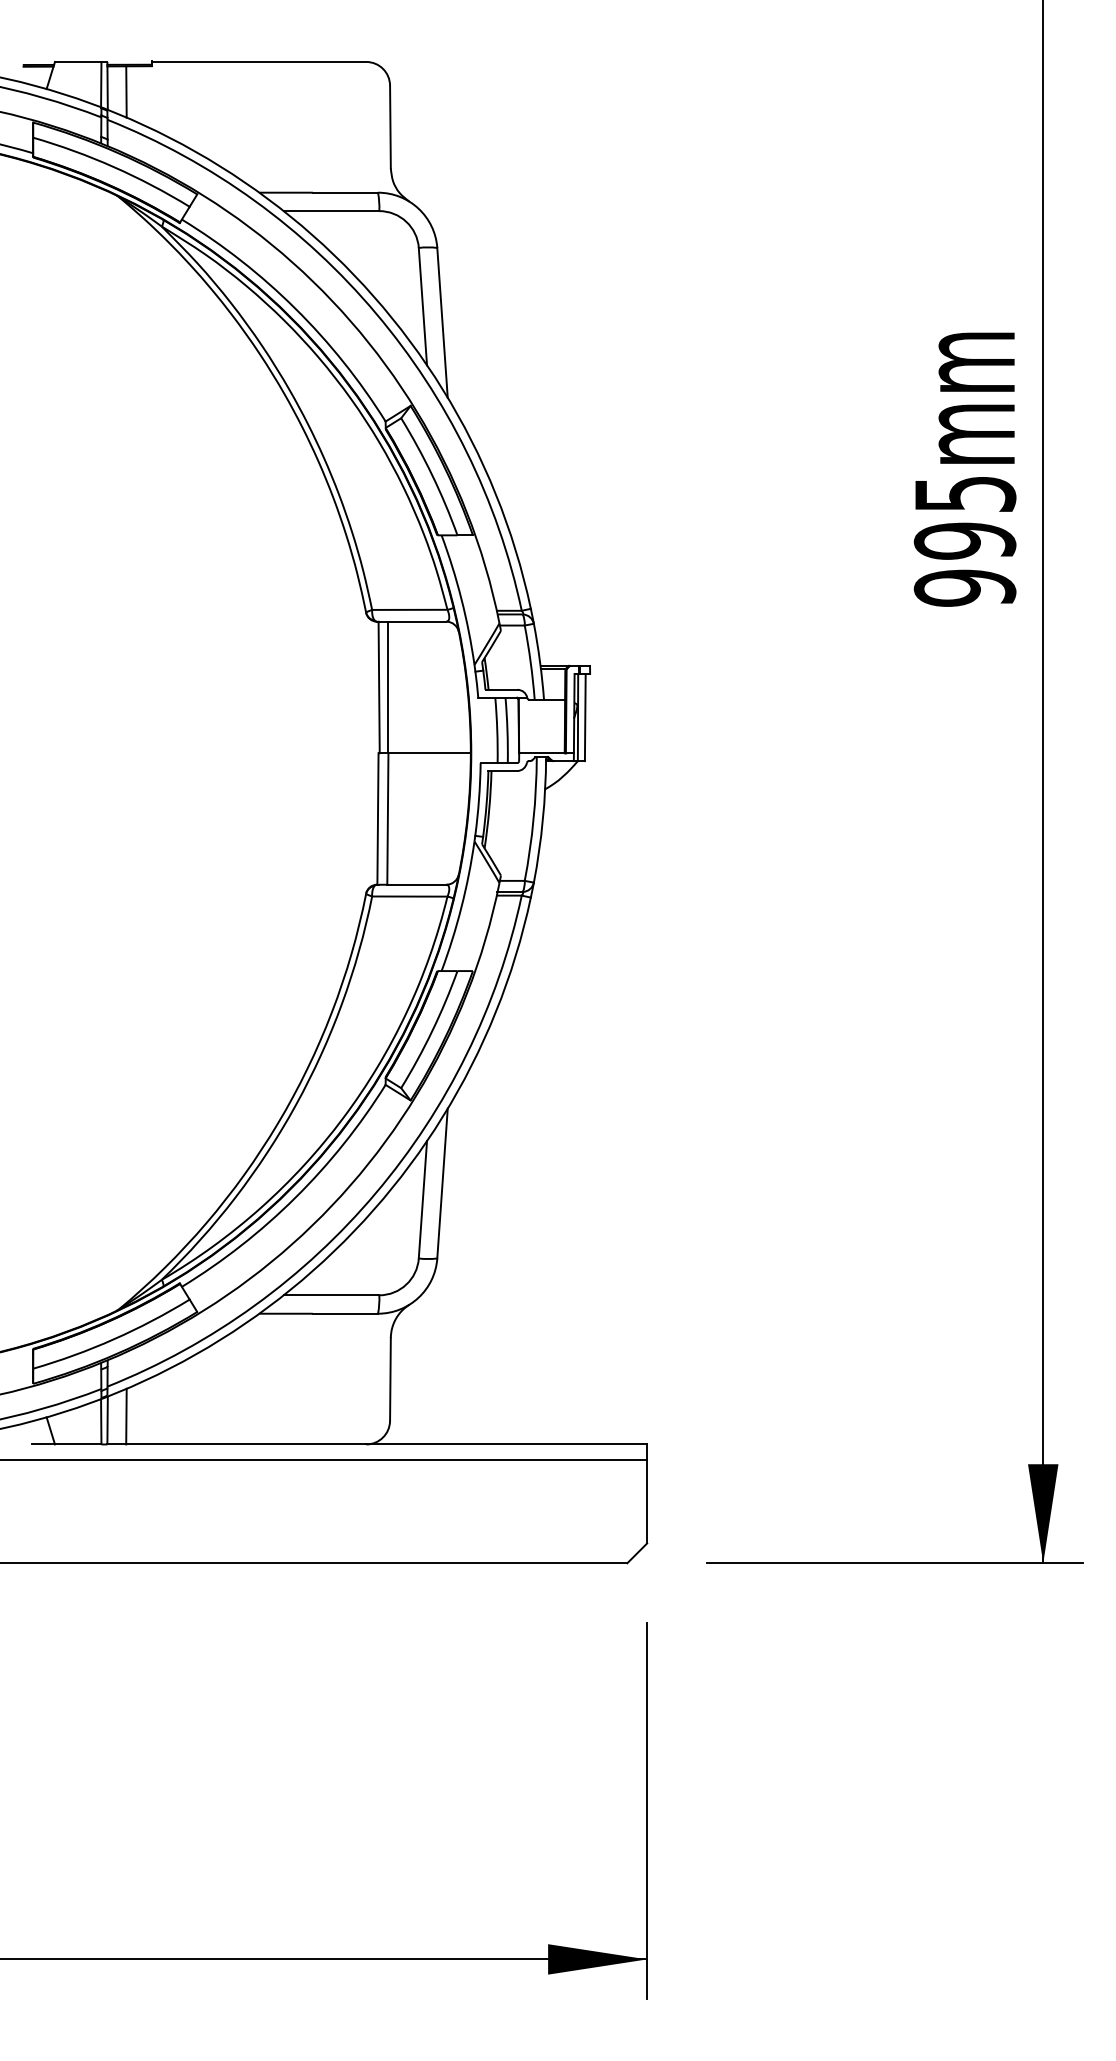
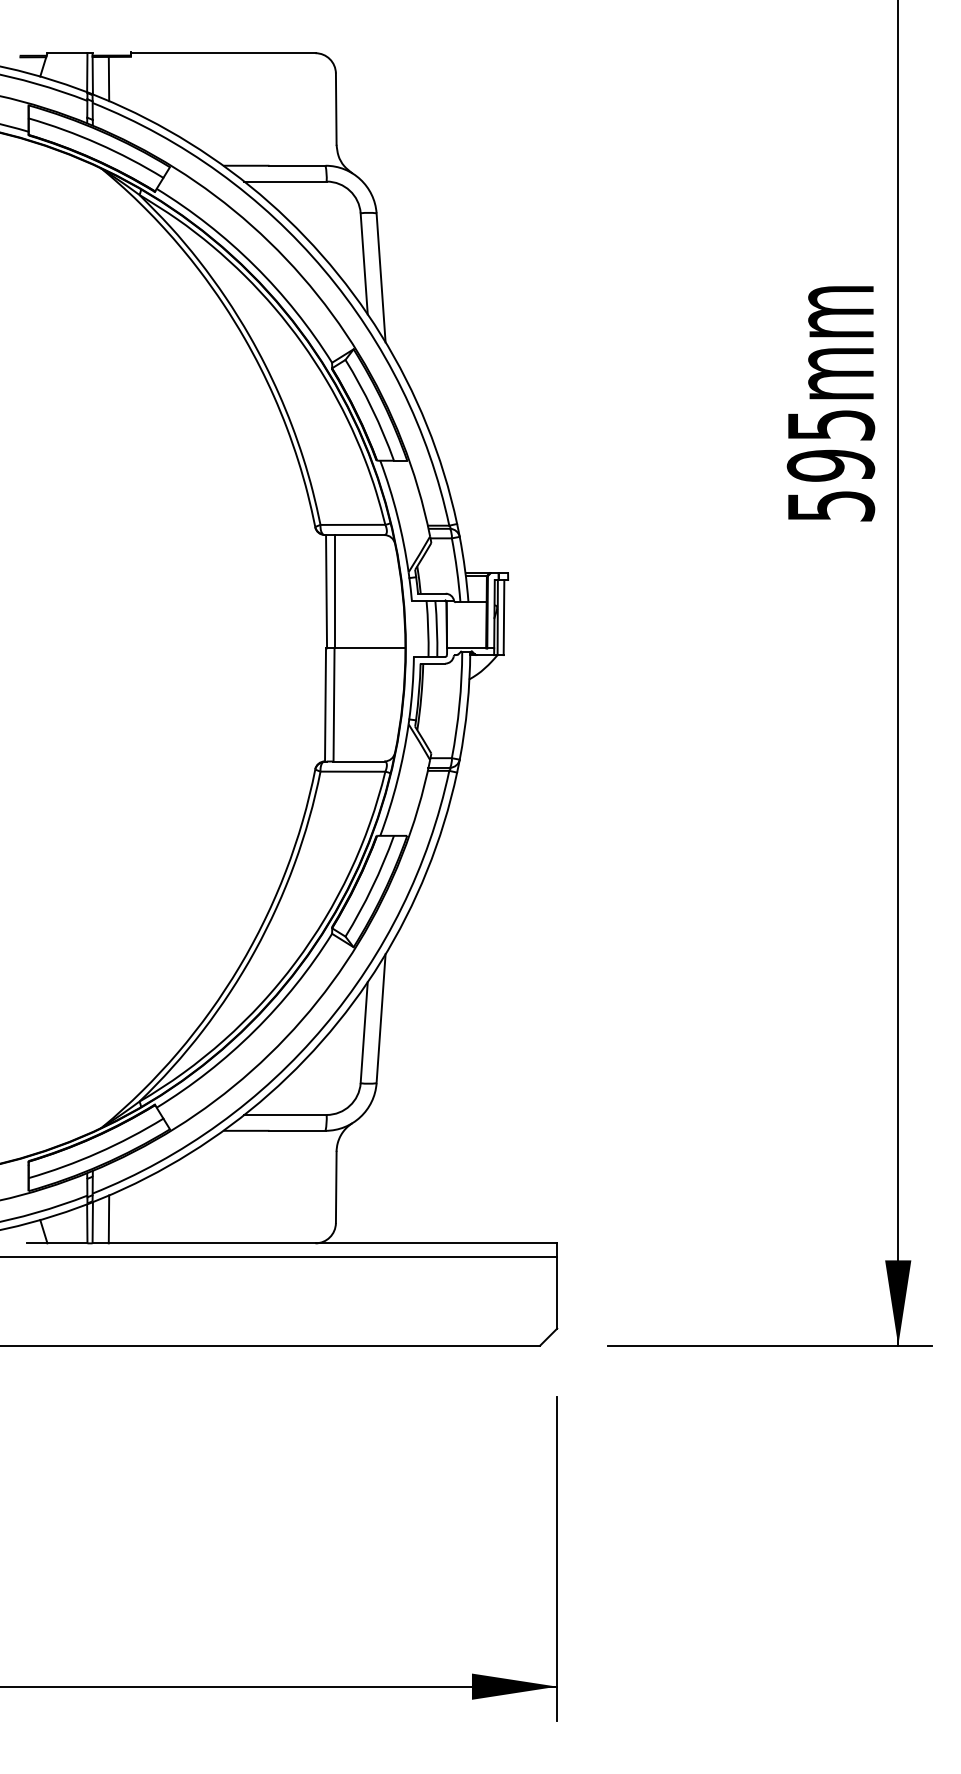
text: (964, 588) -> (830, 506), 995mm -> 595mm

